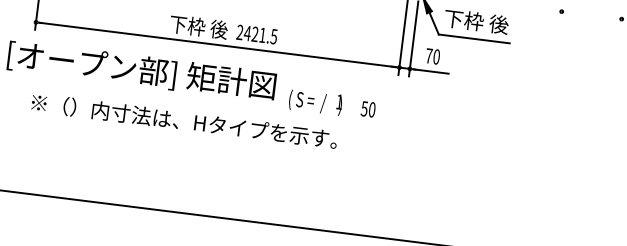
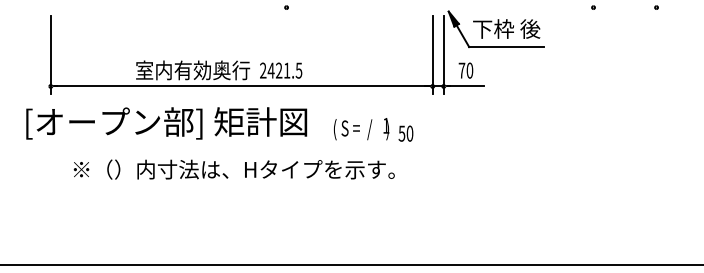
text: (173, 24) -> (193, 70), 下枠 後 -> 室内有効奥行
text: (315, 102) -> (361, 129), moved
text: (183, 120) -> (233, 169), moved

